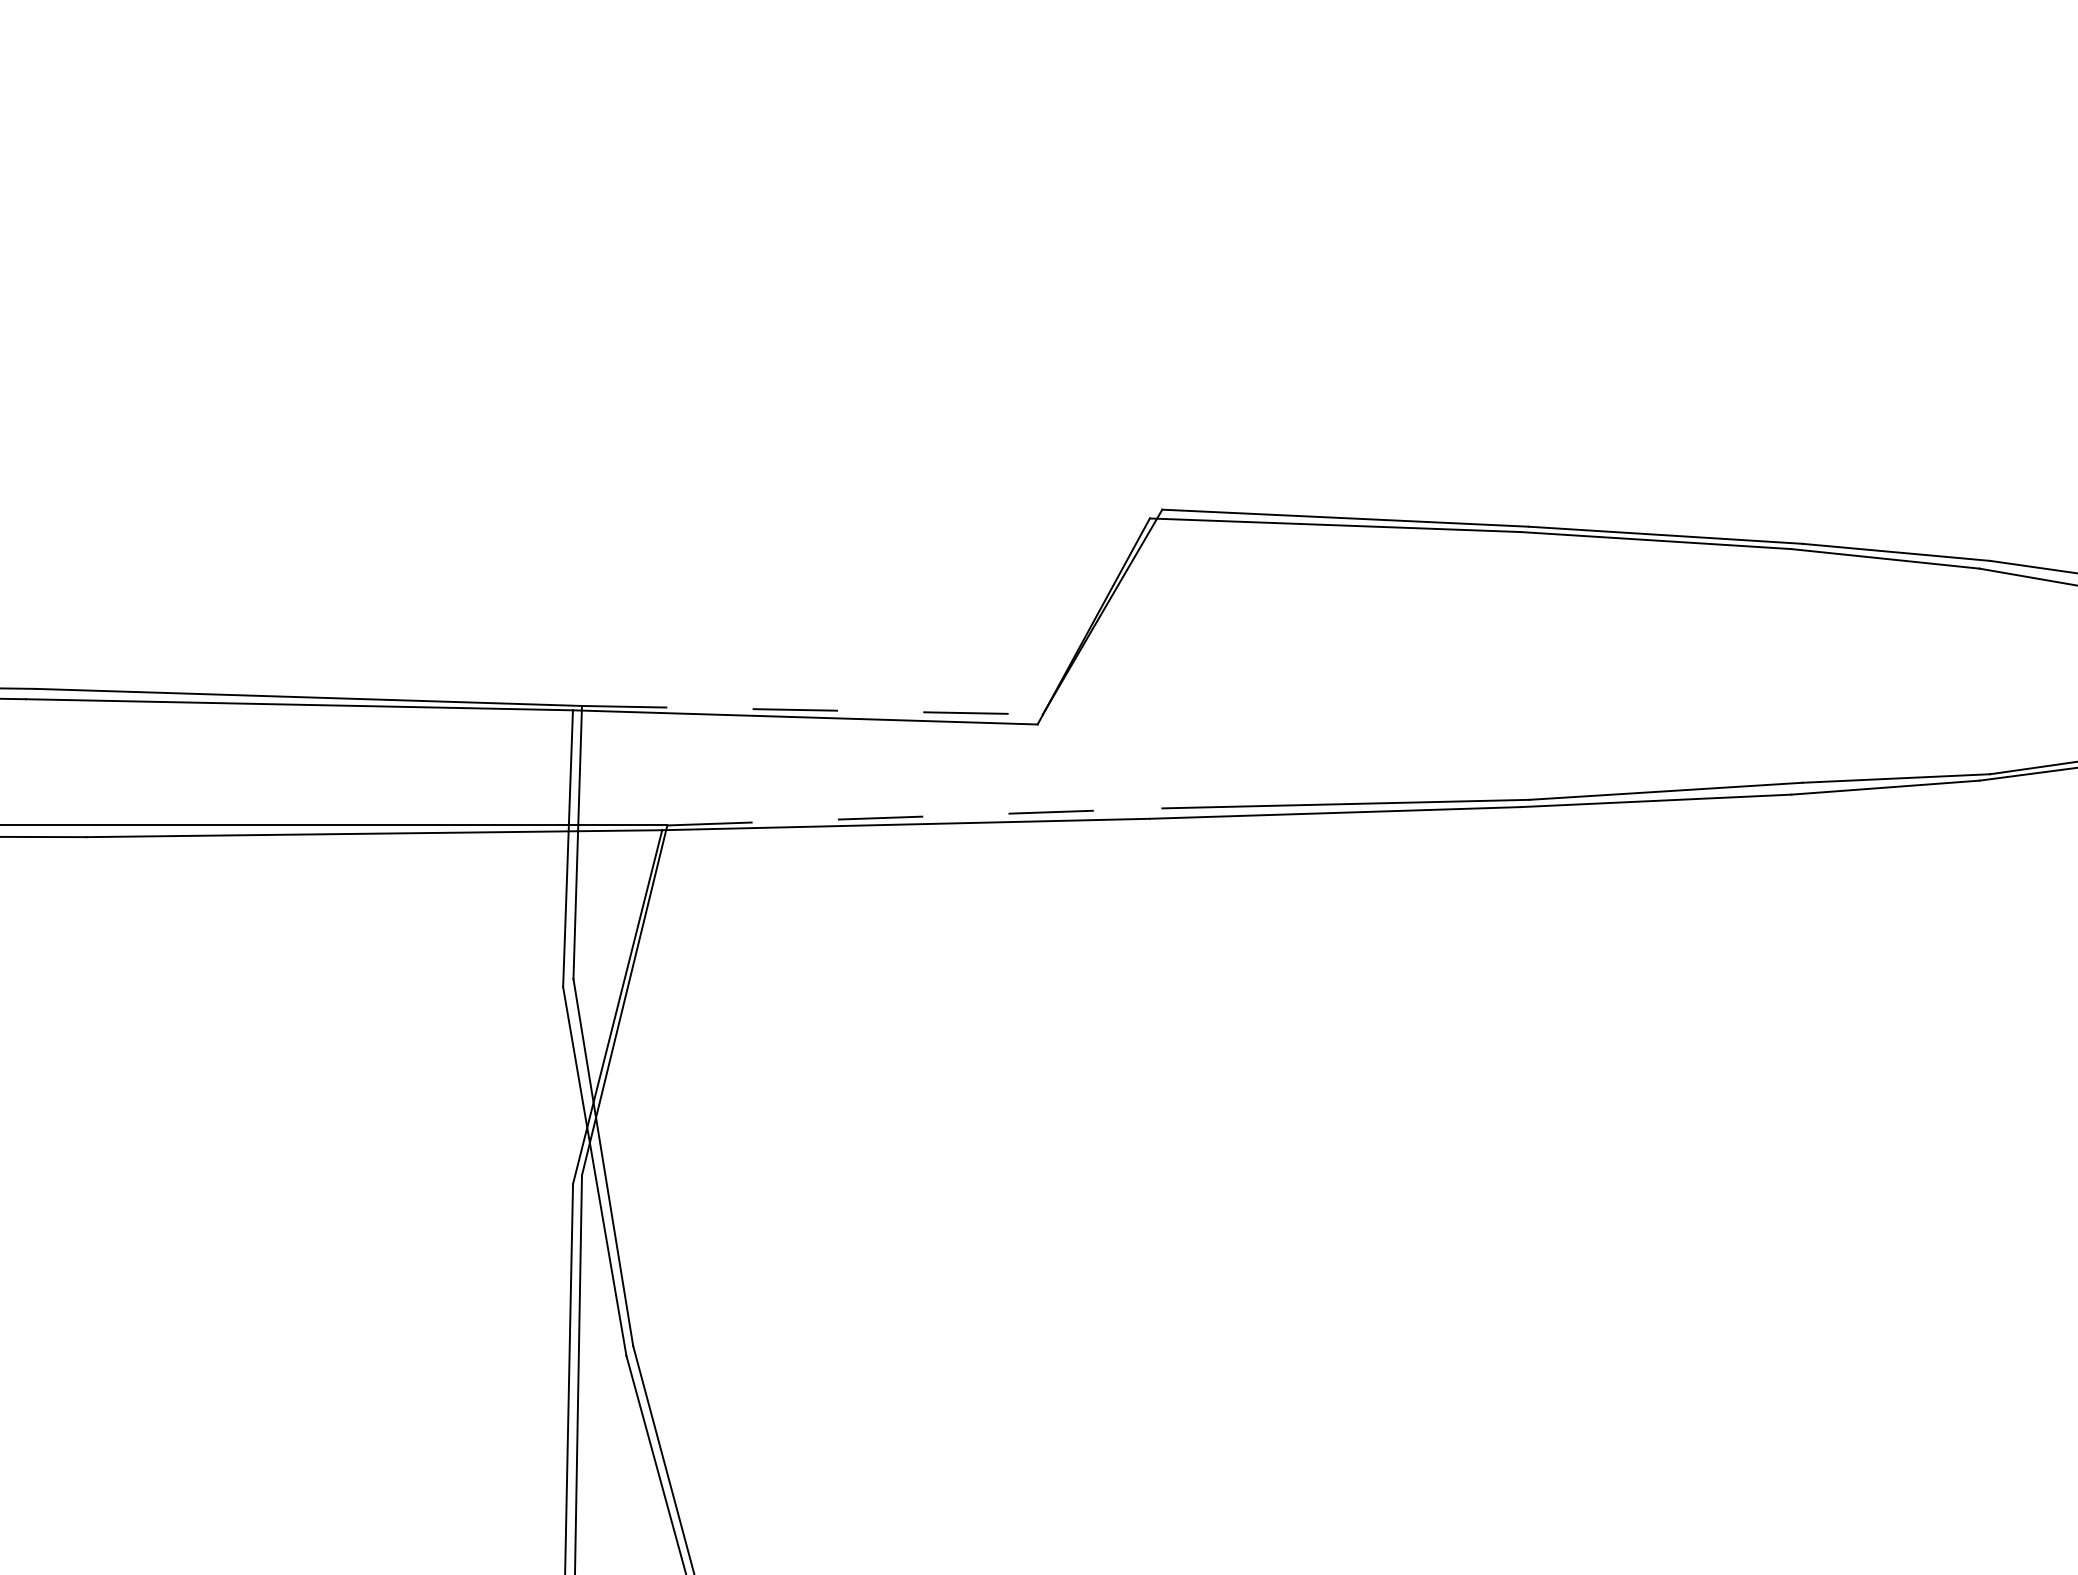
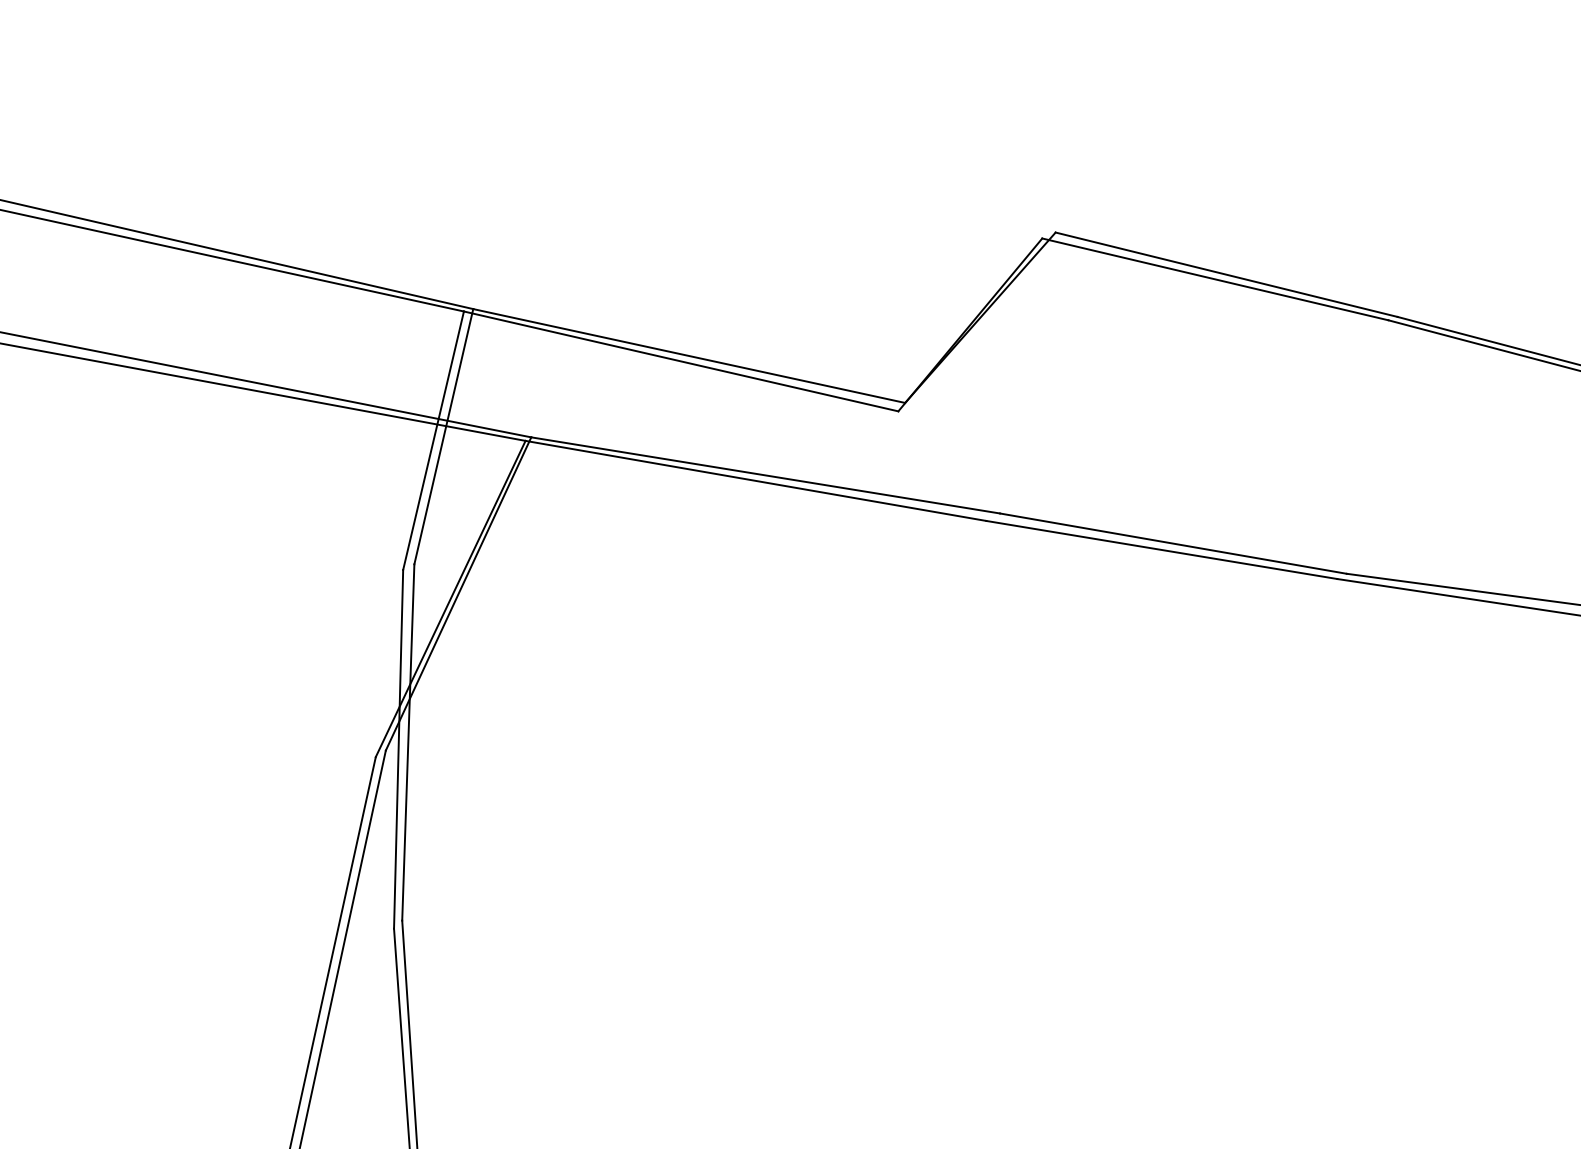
line: (812, 710) -> (689, 356), dashed -> solid
line: (914, 816) -> (765, 474), dashed -> solid

